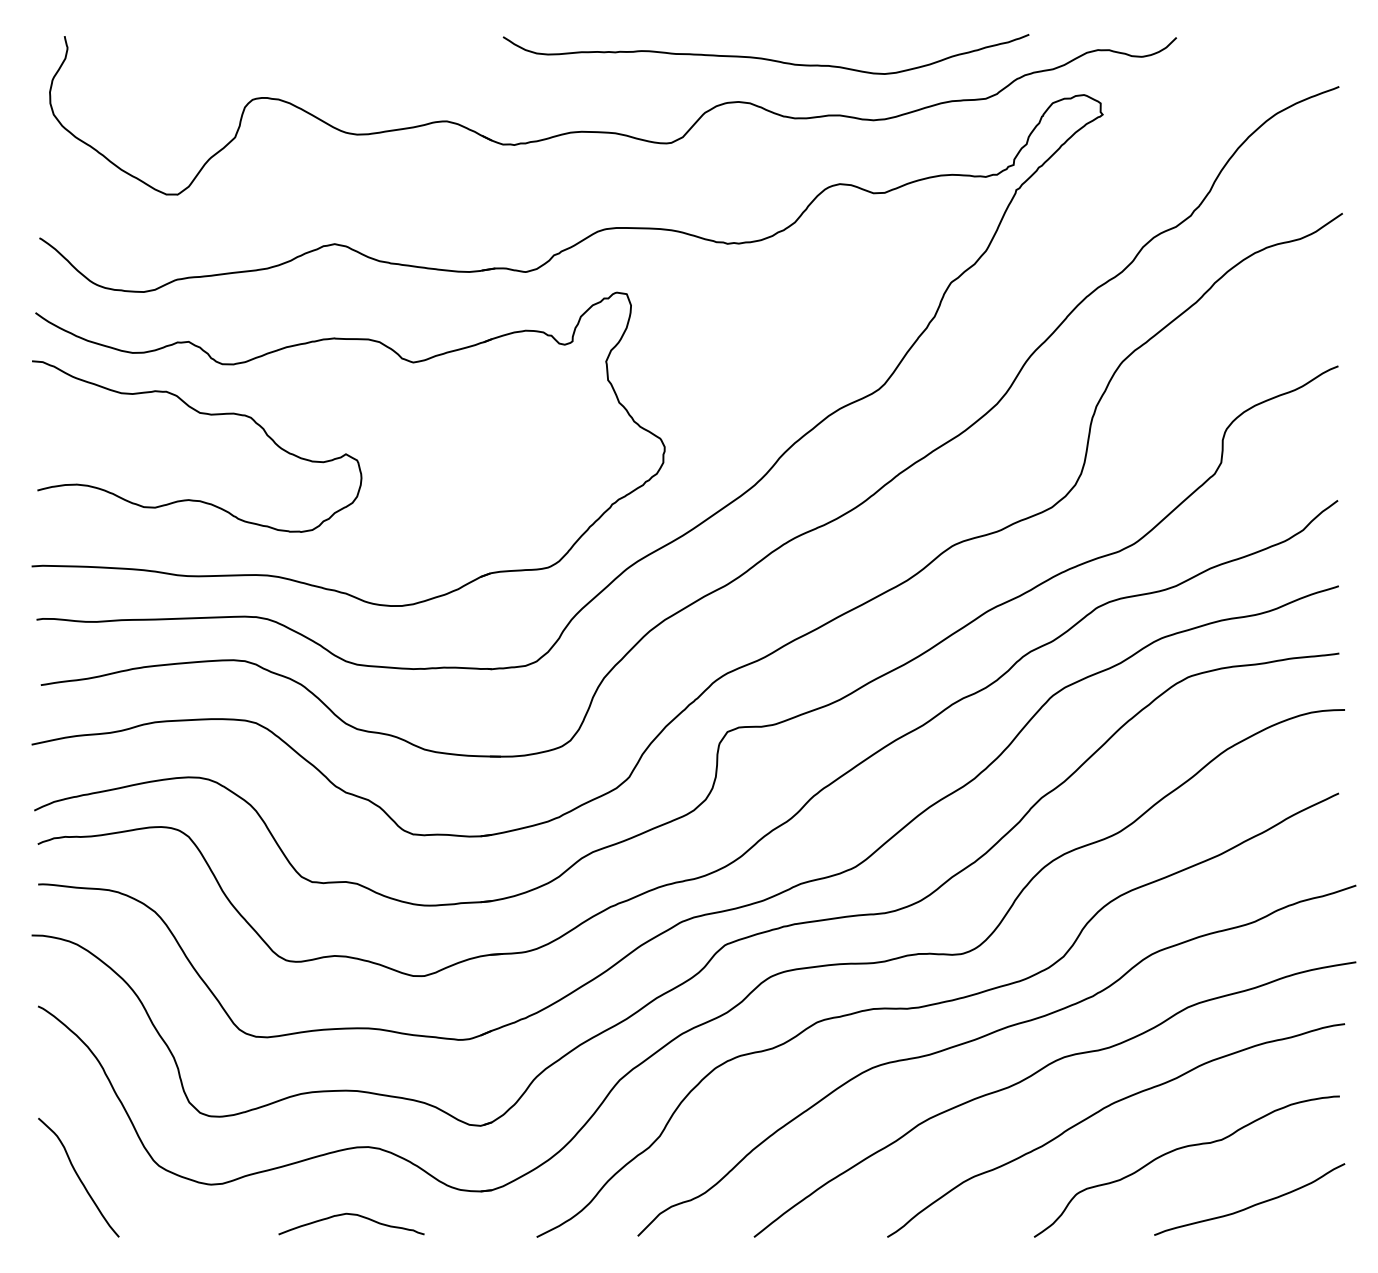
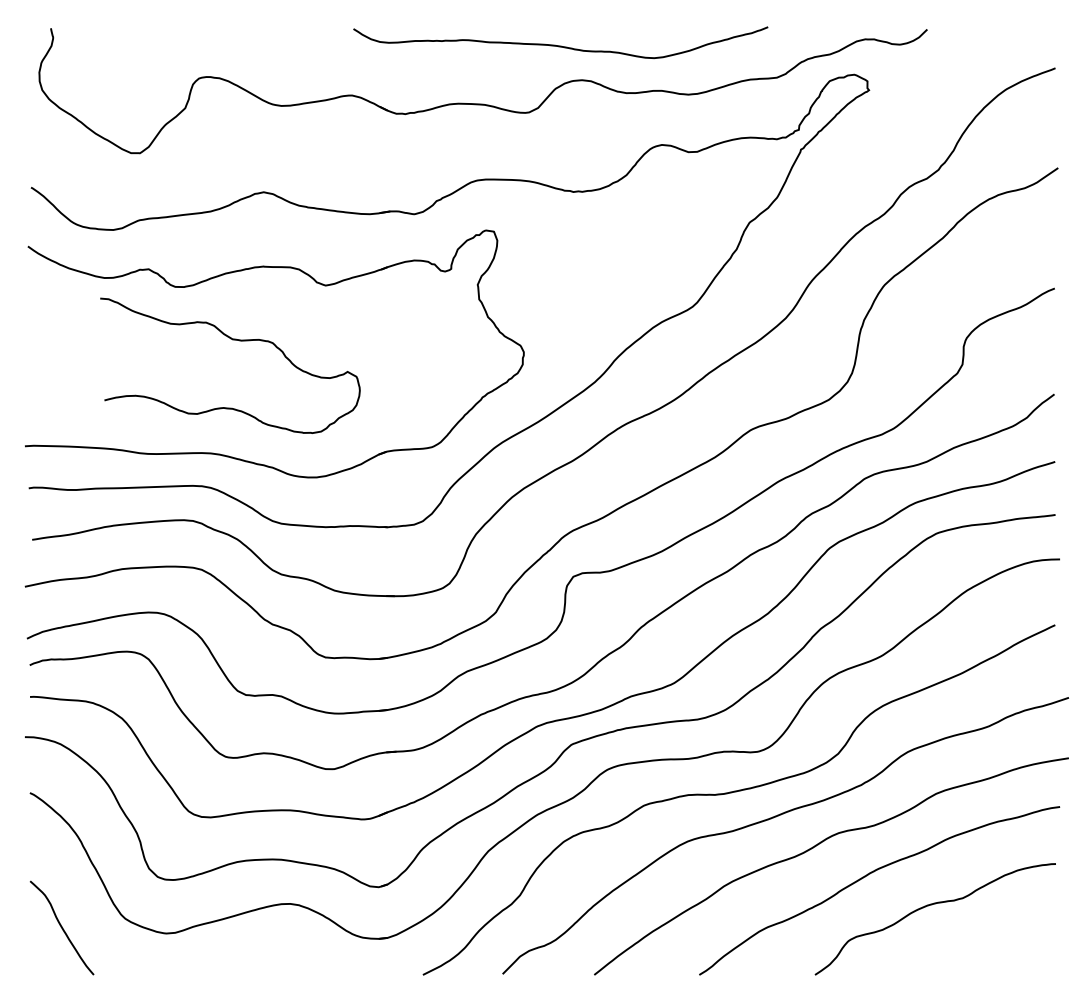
curve: (765, 57) -> (560, 45), moved
curve: (199, 414) -> (232, 340), moved
curve: (1251, 1204) -> (986, 949), removed
curve: (354, 1216) -> (279, 958), removed

